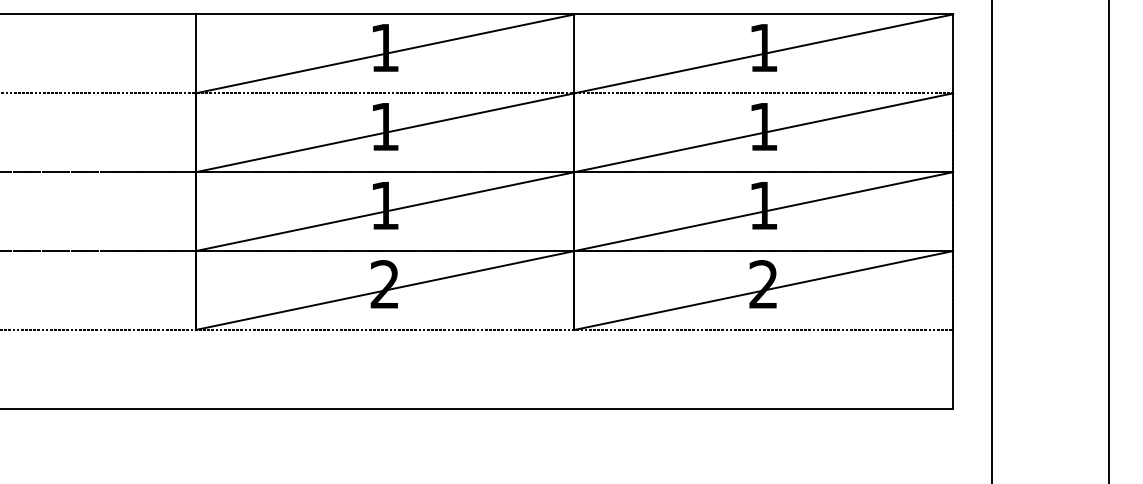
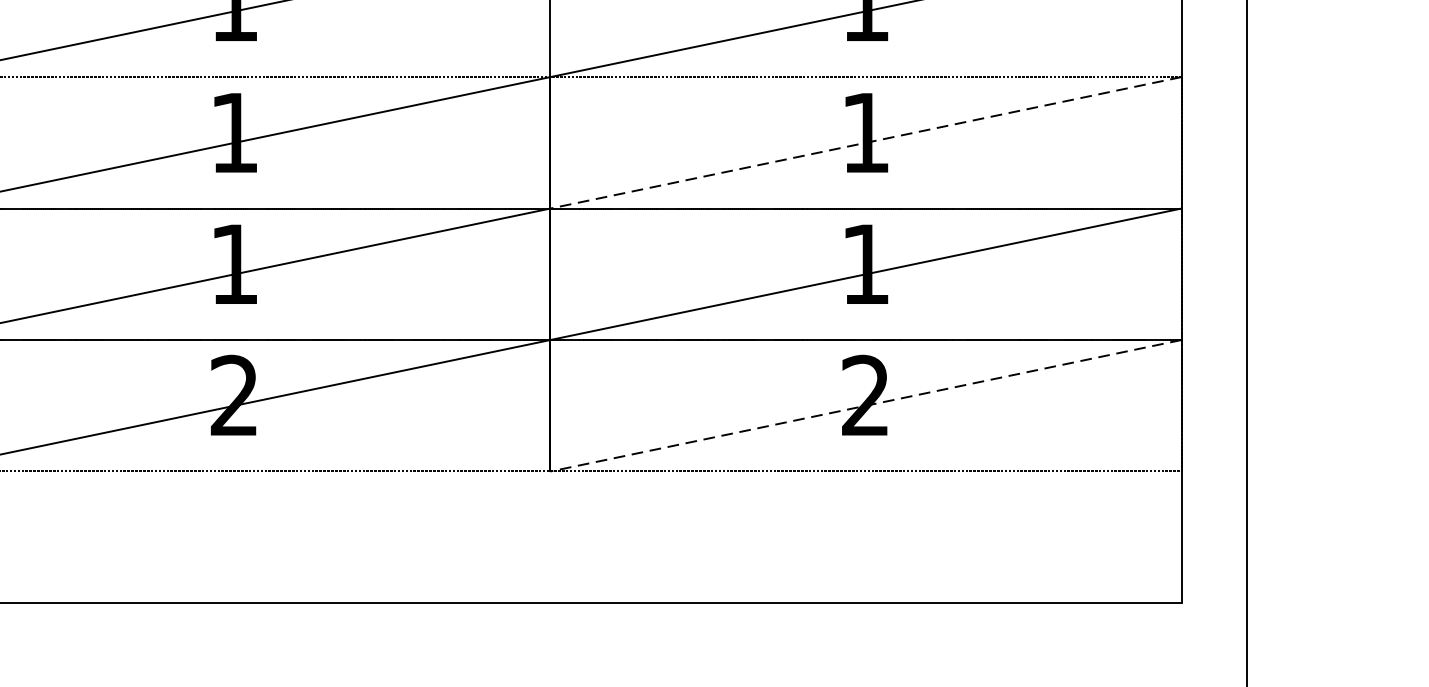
line: (763, 132) -> (865, 142), solid -> dashed
line: (763, 290) -> (865, 405), solid -> dashed

